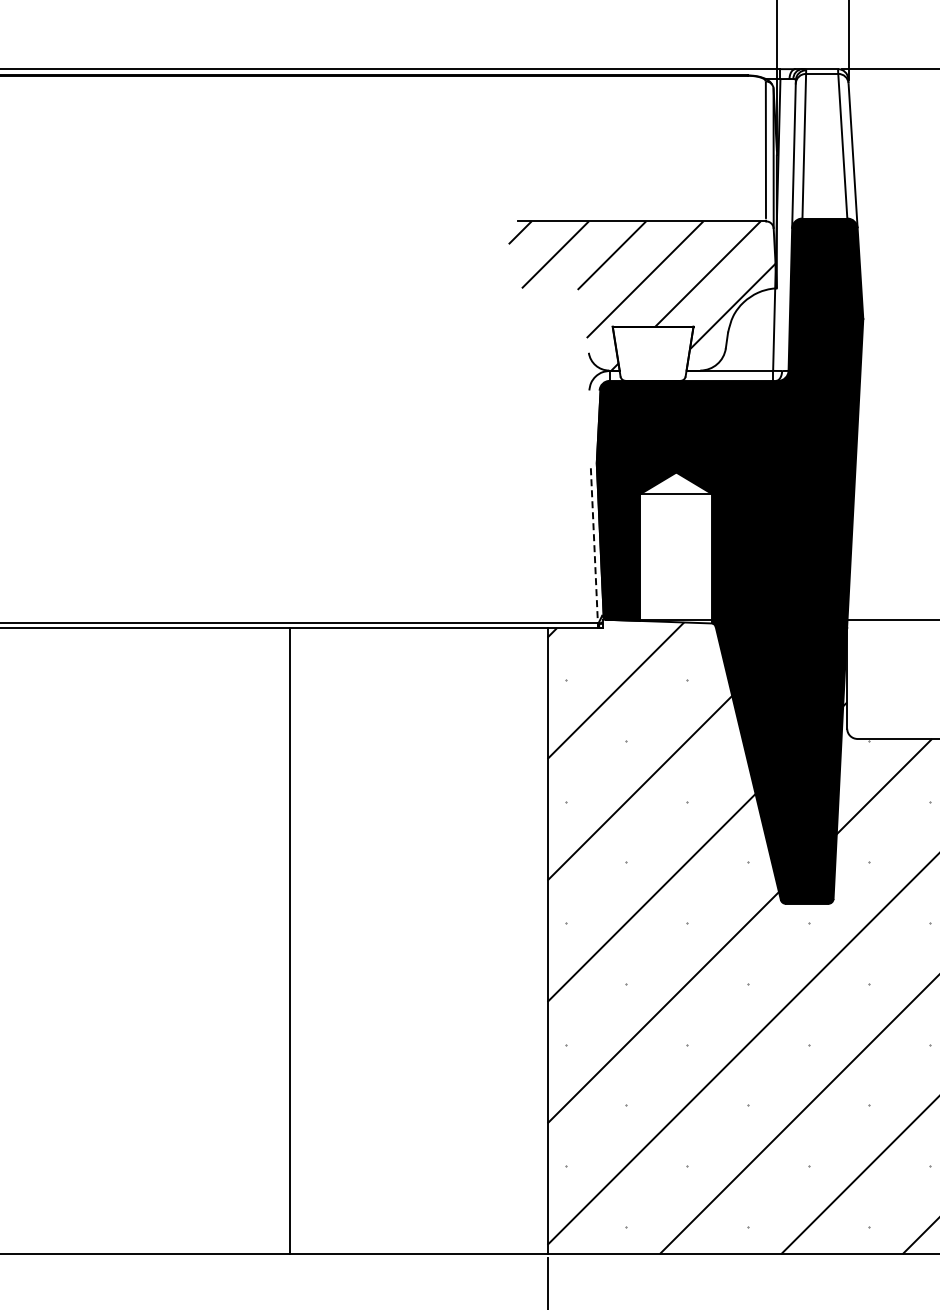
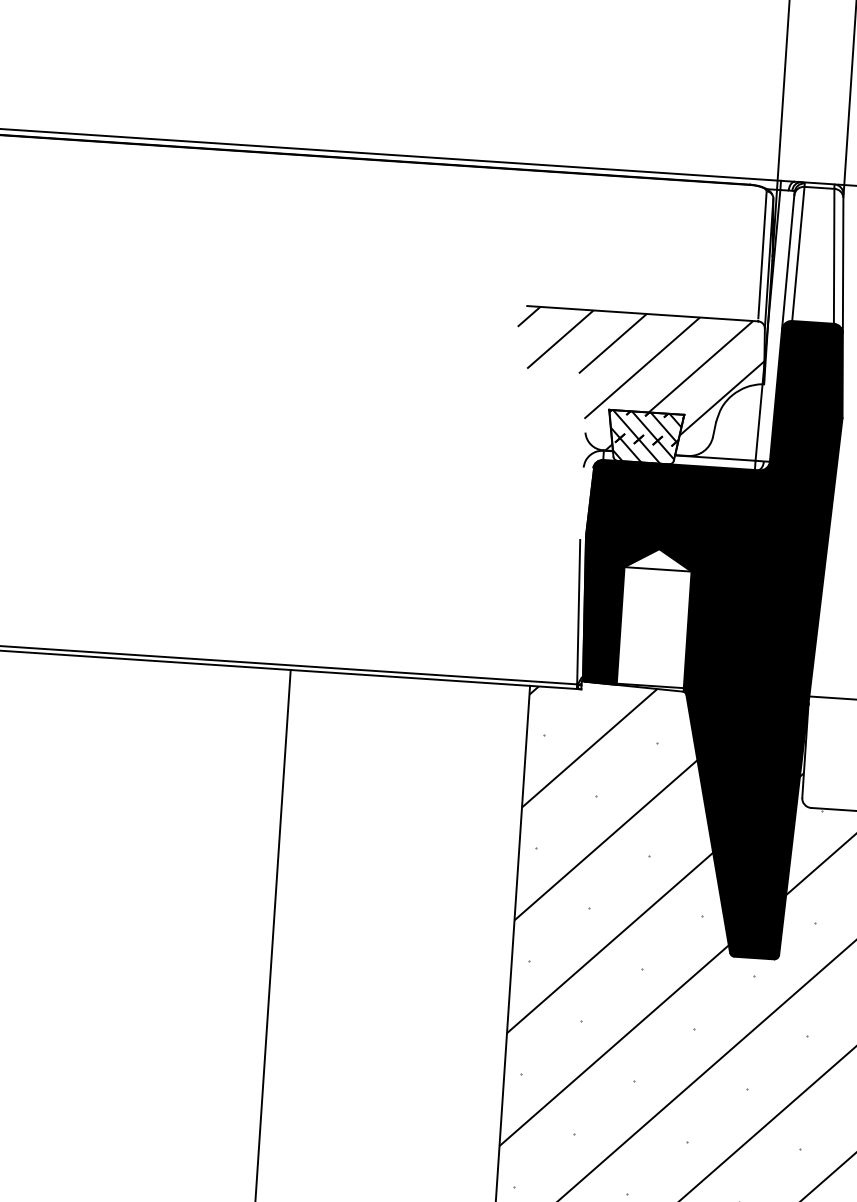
hatch: (652, 353) -> (644, 437), added
line: (594, 545) -> (578, 611), dashed -> solid

